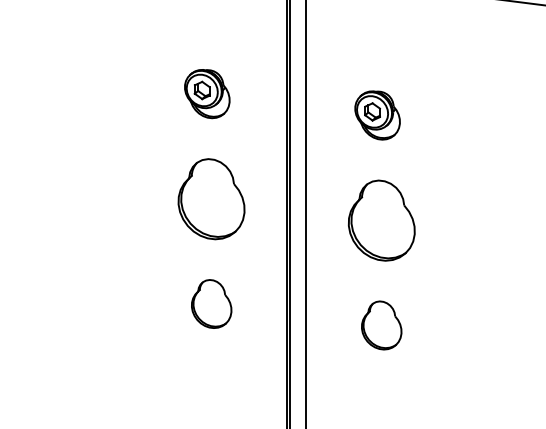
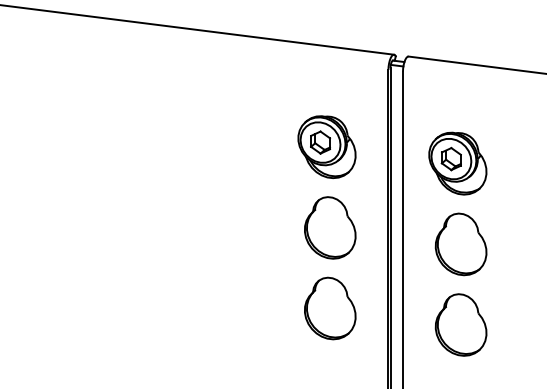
part: (206, 93) -> (326, 146), size x1.67
part: (377, 115) -> (457, 163), size x1.67
part: (211, 304) -> (330, 308), size x1.67
part: (380, 324) -> (460, 324), size x1.67

